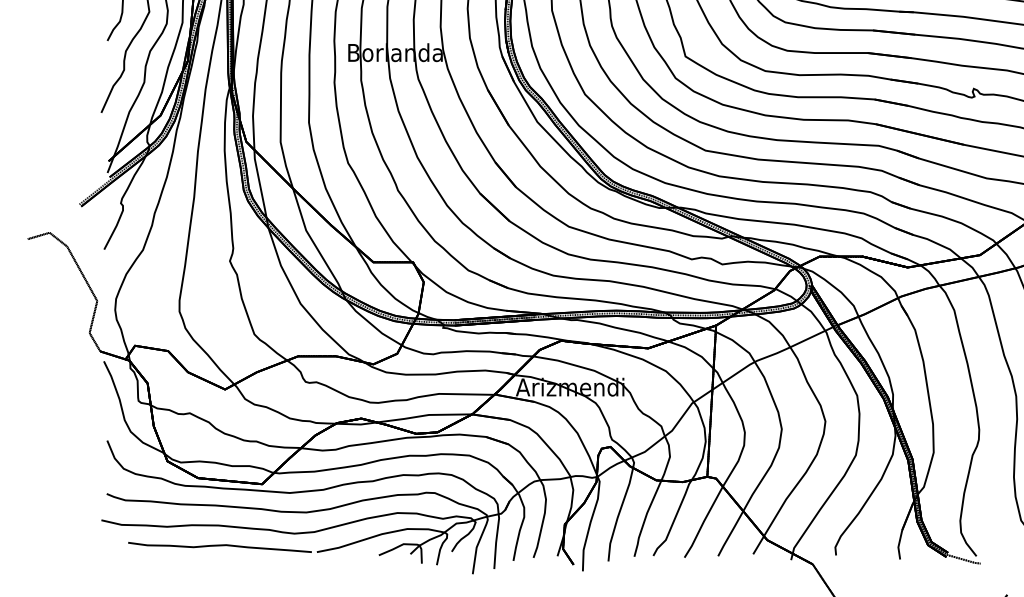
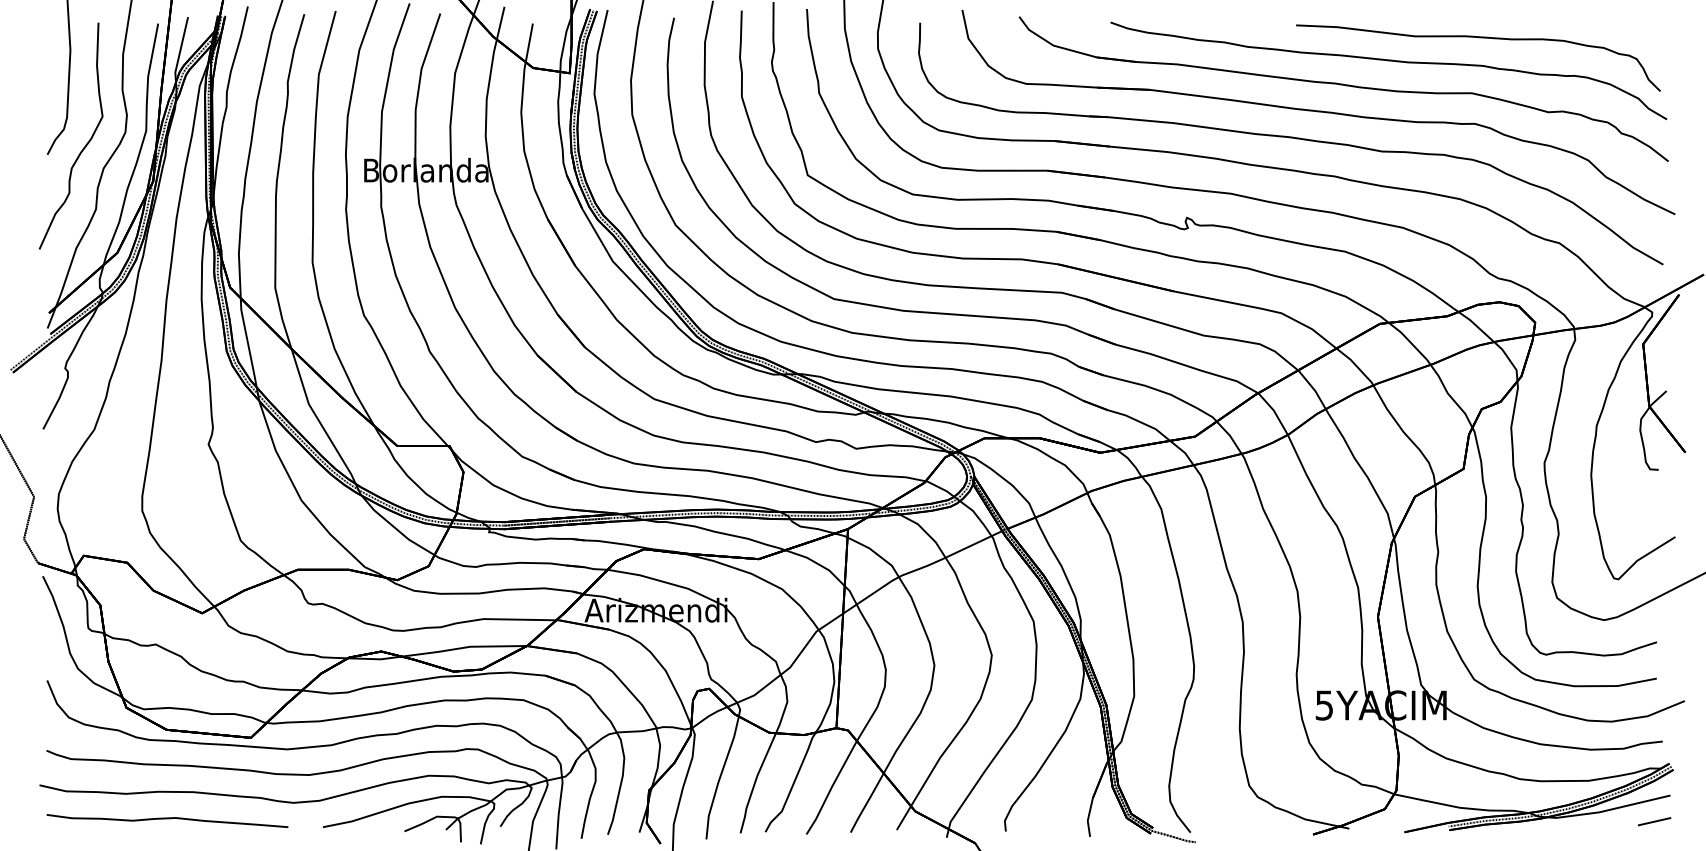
curve: (220, 546) -> (167, 819), moved

